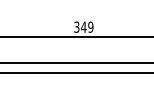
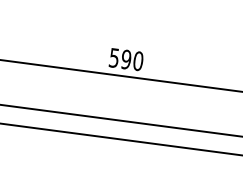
text: (83, 26) -> (125, 58), 349 -> 590

